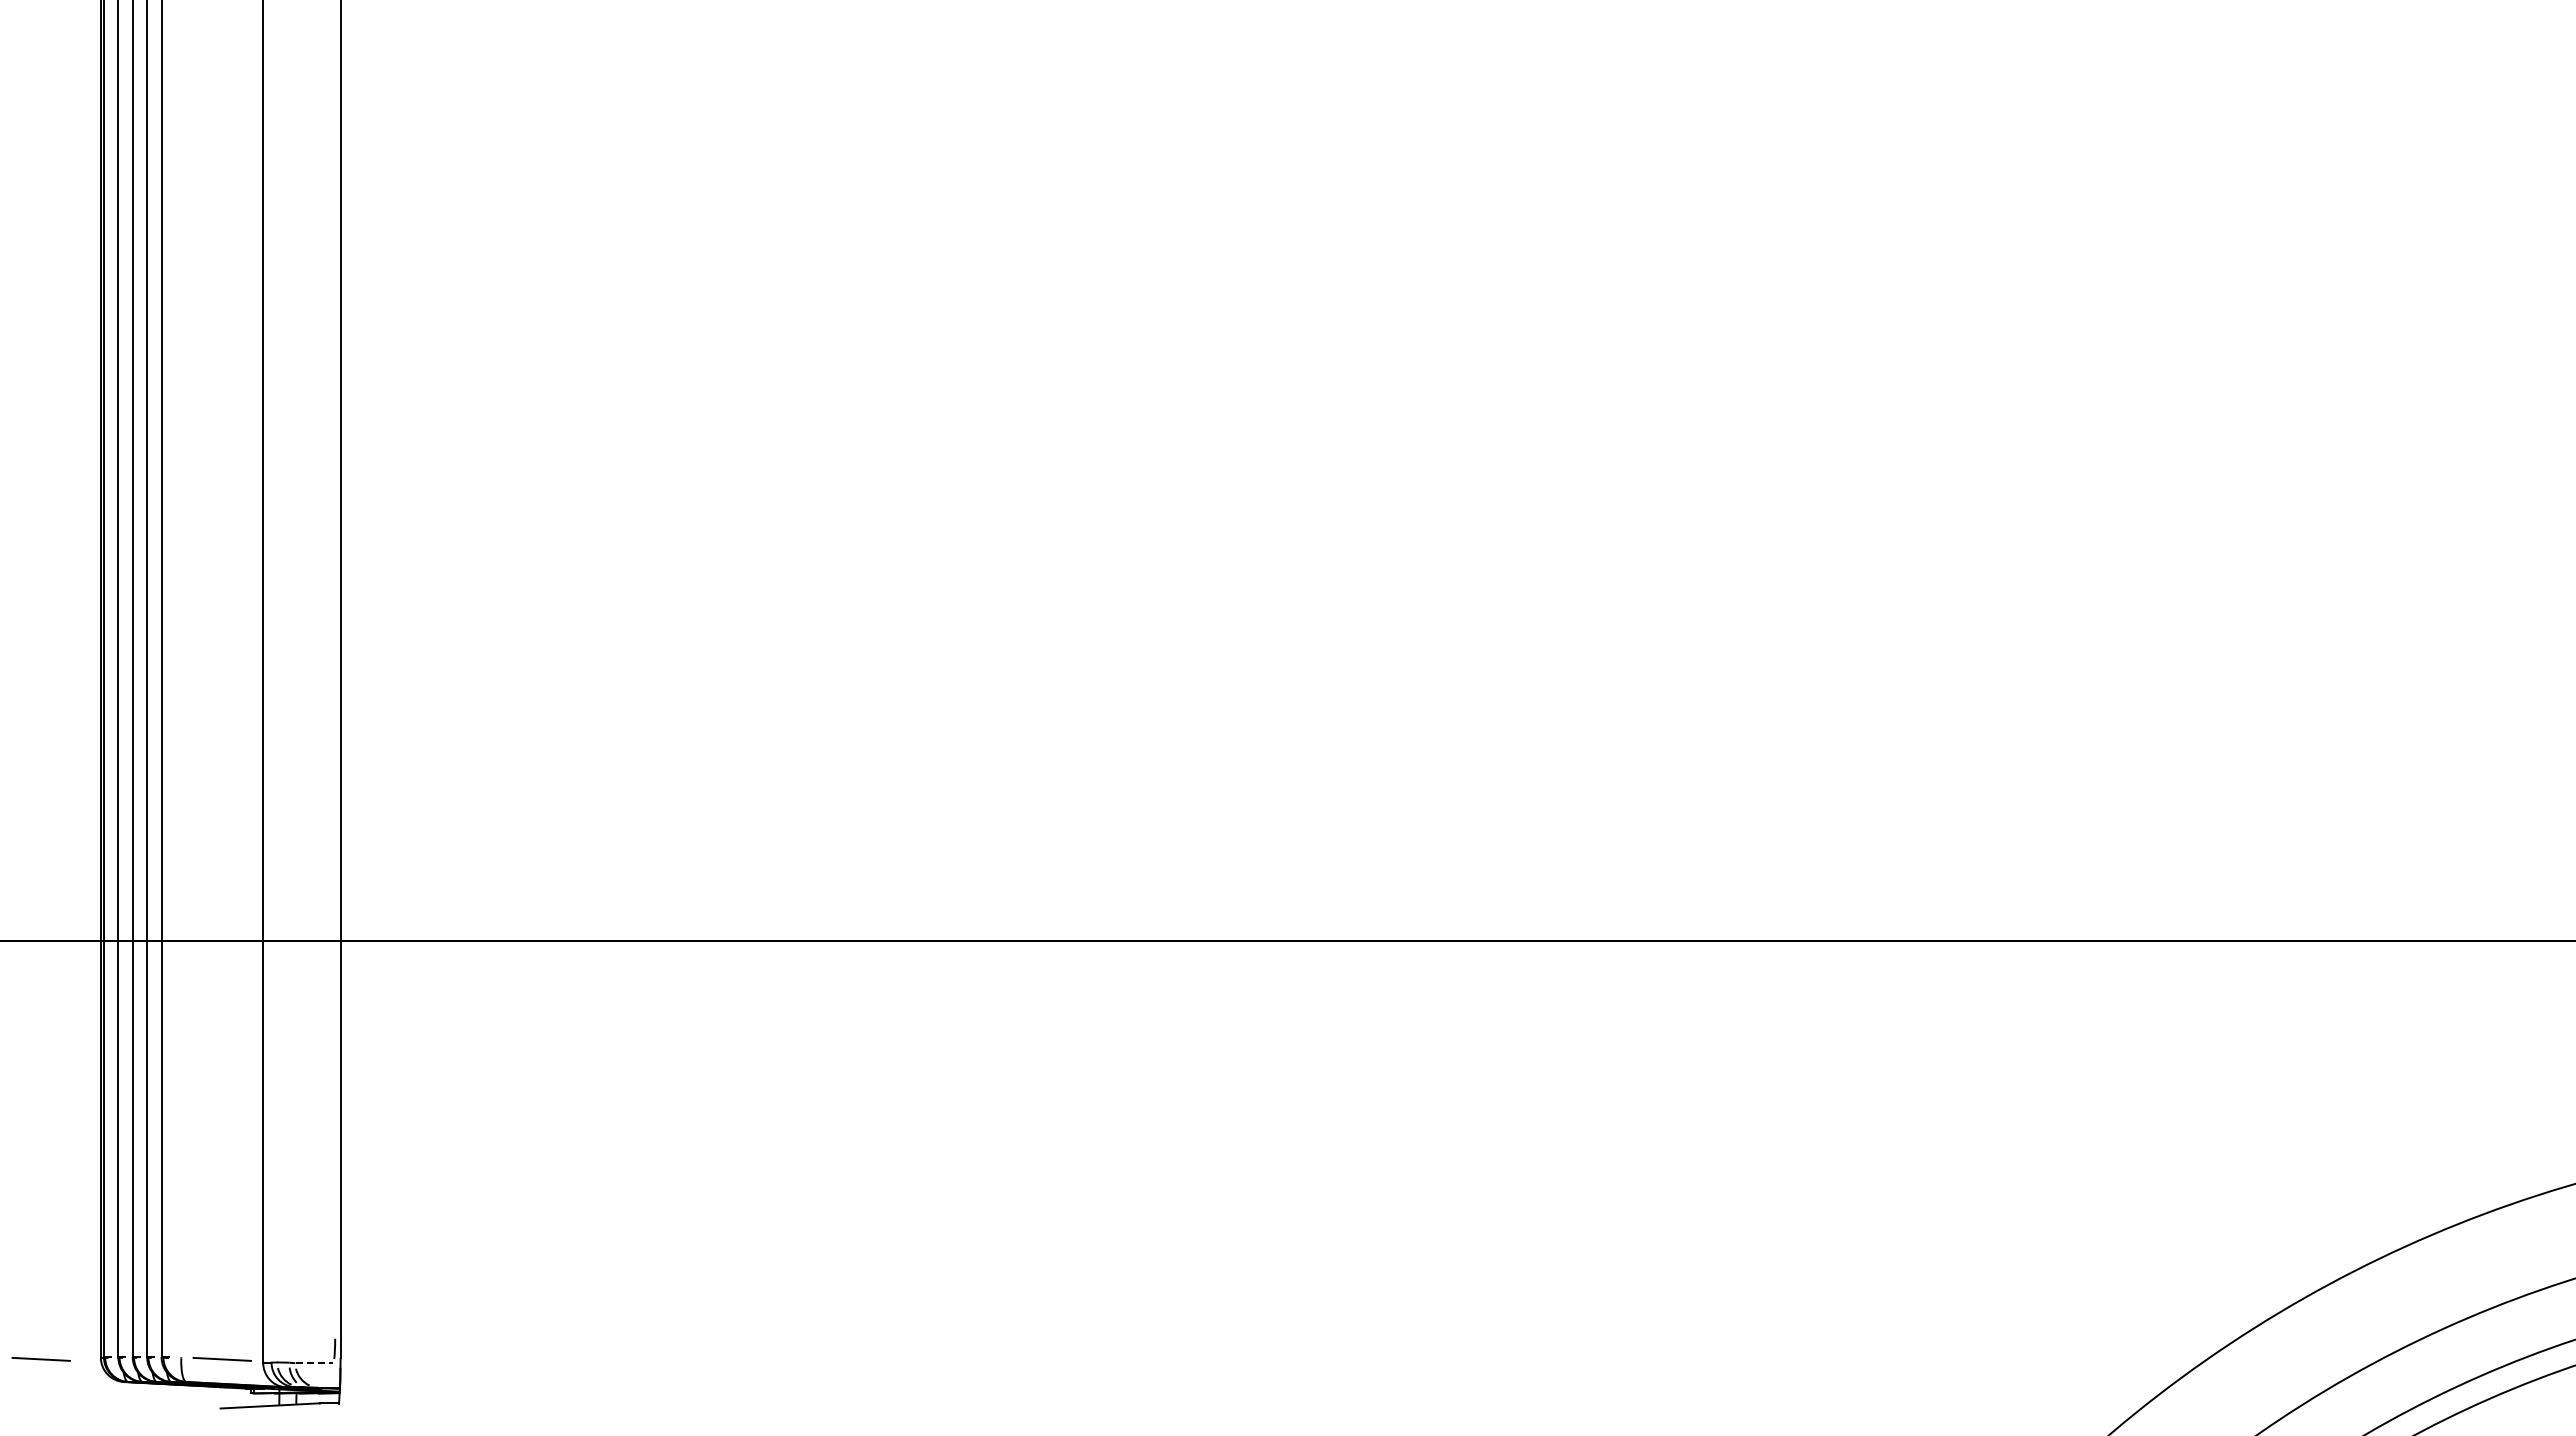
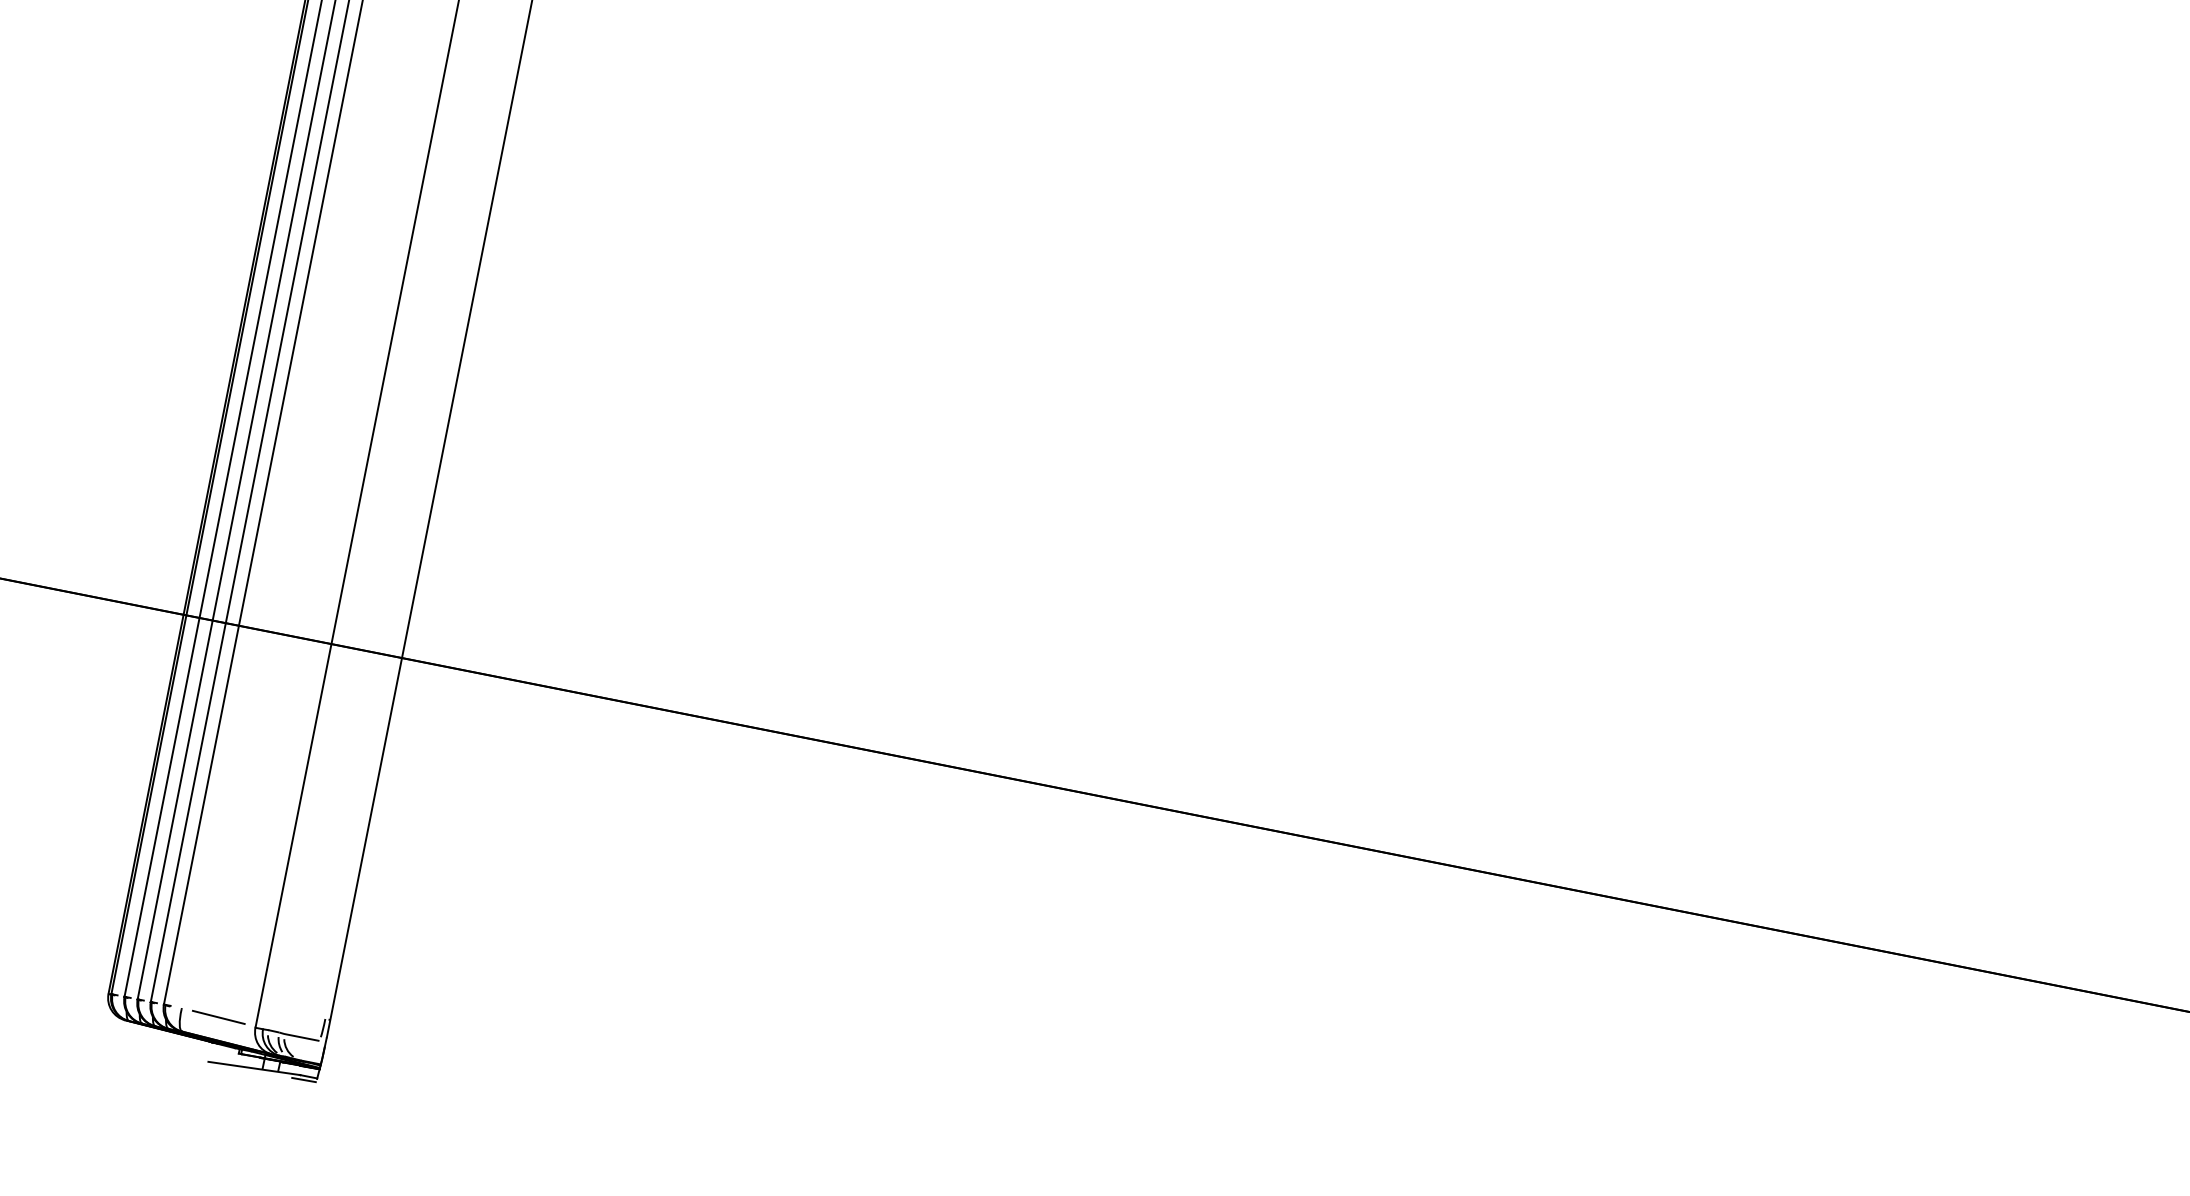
line: (40, 1359) -> (53, 984), removed
line: (314, 1363) -> (302, 1037), dashed -> solid
line: (325, 1407) -> (304, 1079), added

